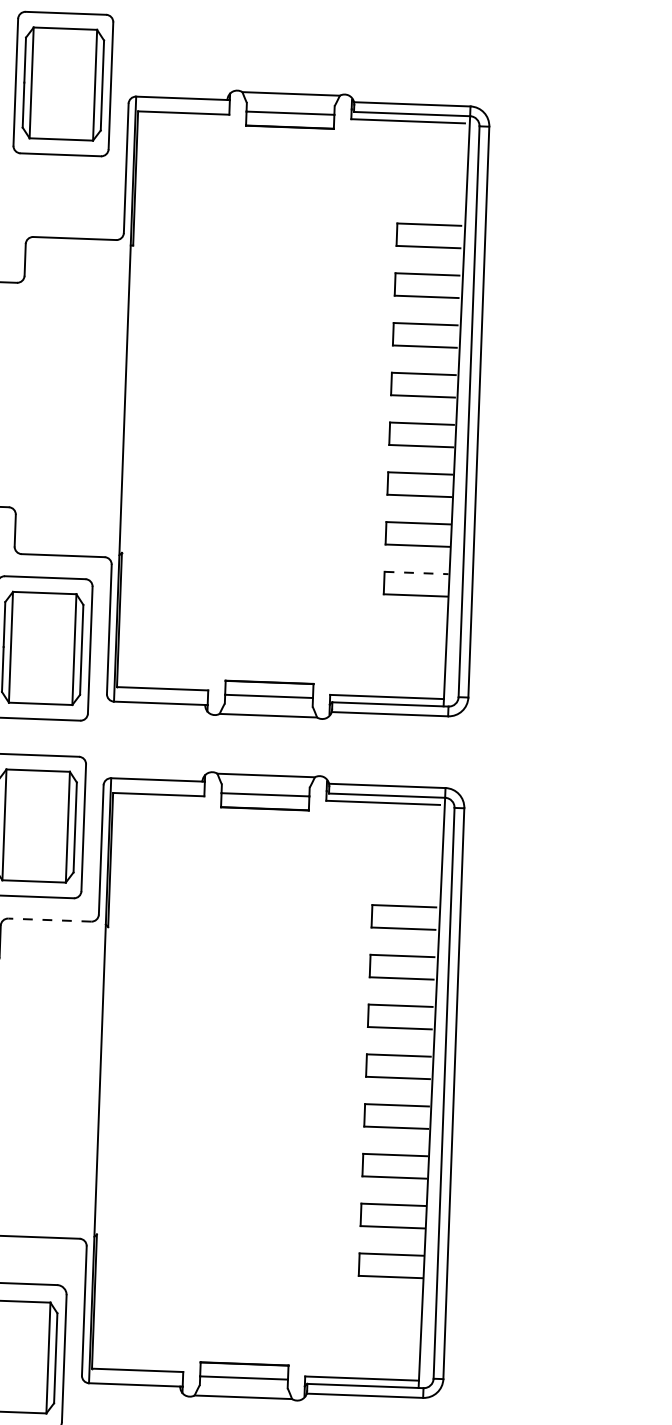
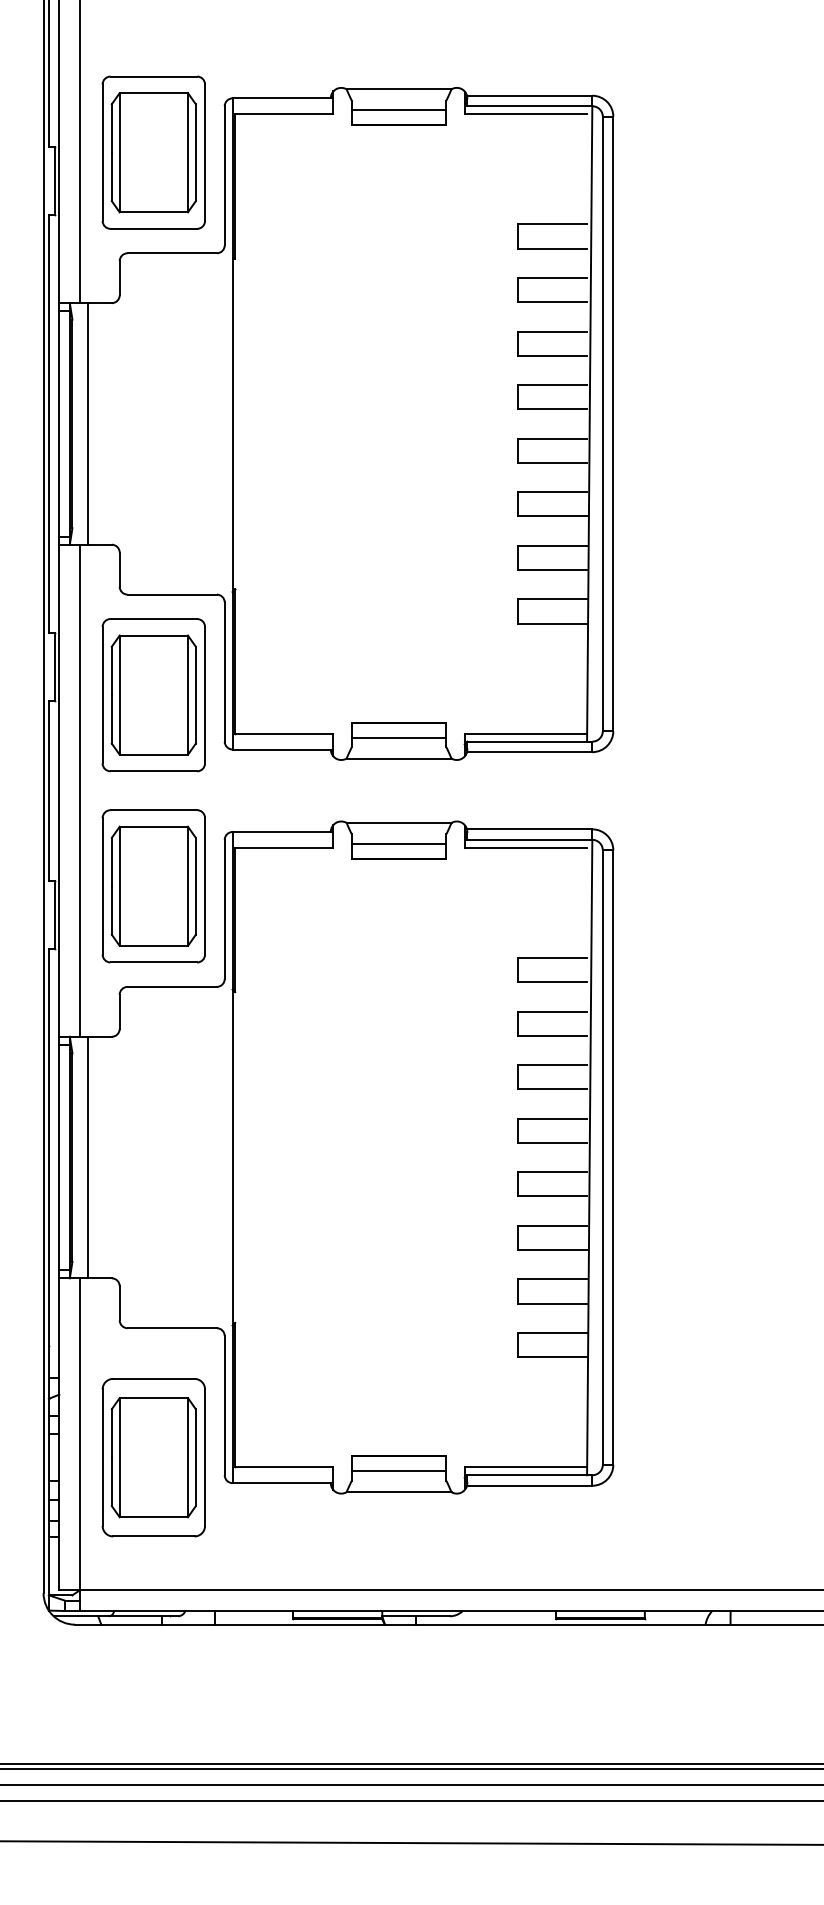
part: (63, 83) -> (153, 152), moved
line: (417, 573) -> (553, 599), dashed -> solid
line: (50, 919) -> (172, 986), dashed -> solid

